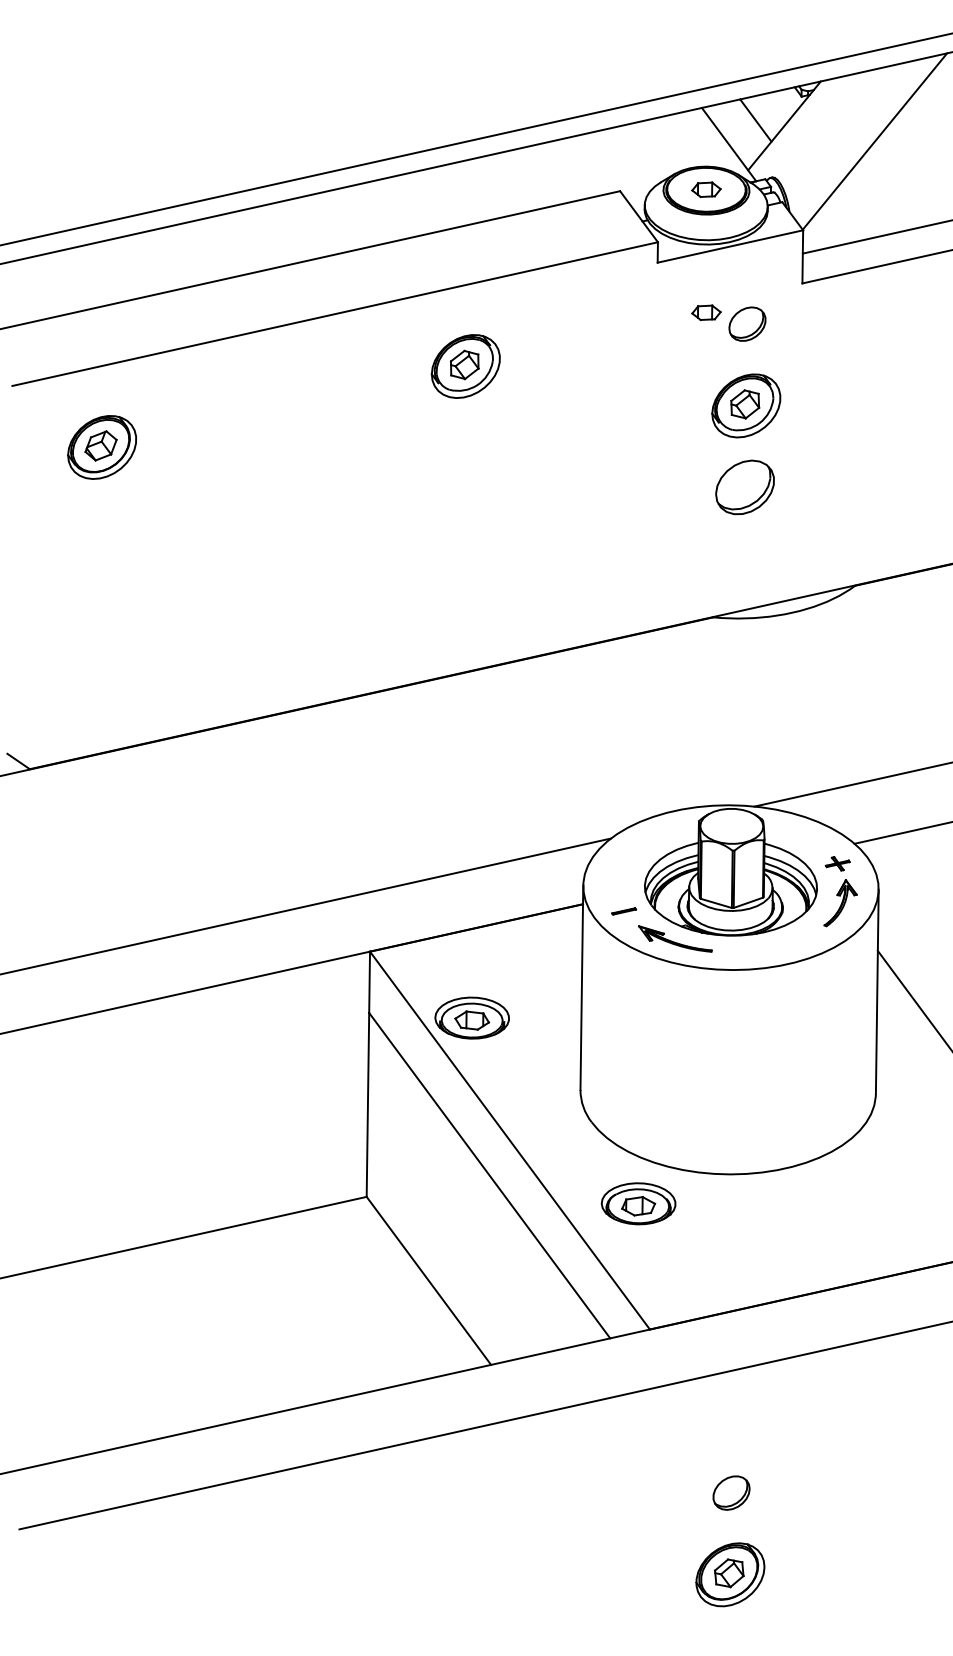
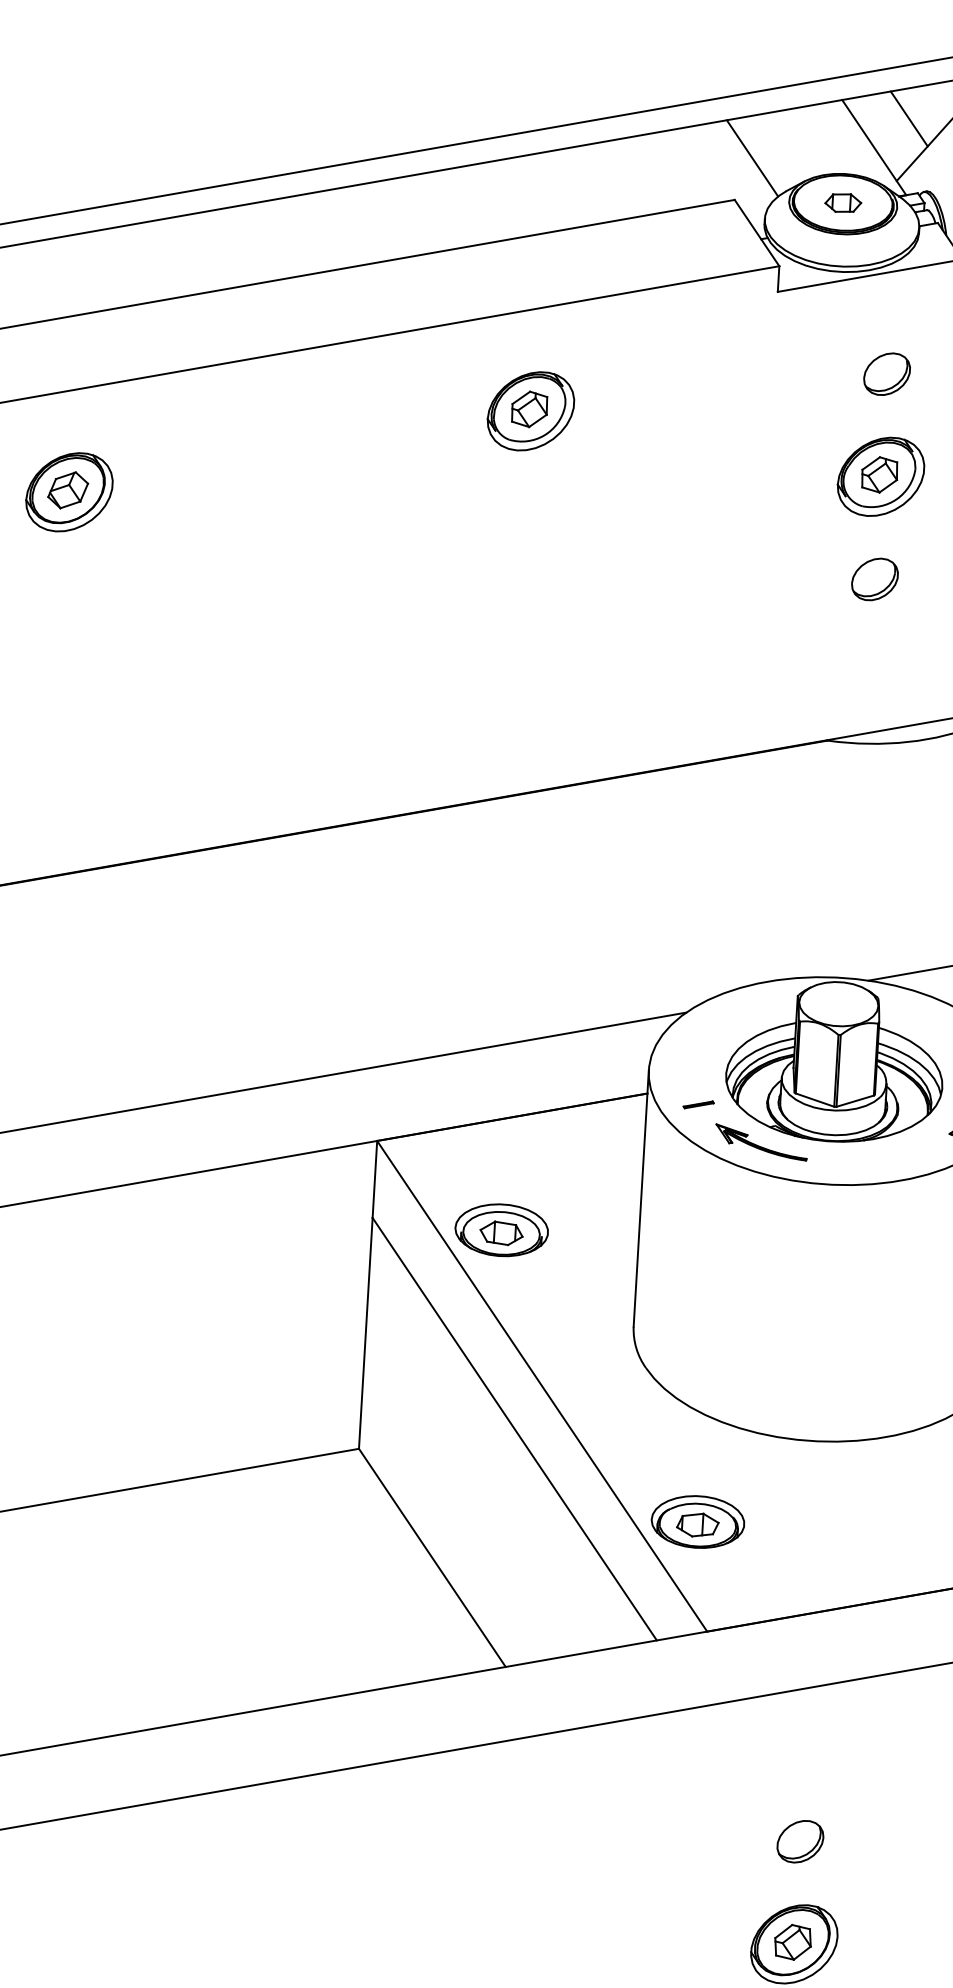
line: (632, 157) -> (752, 158), added
part: (706, 312) -> (836, 357), removed
part: (745, 487) -> (875, 579), size x0.62
part: (638, 1203) -> (697, 1521), moved

